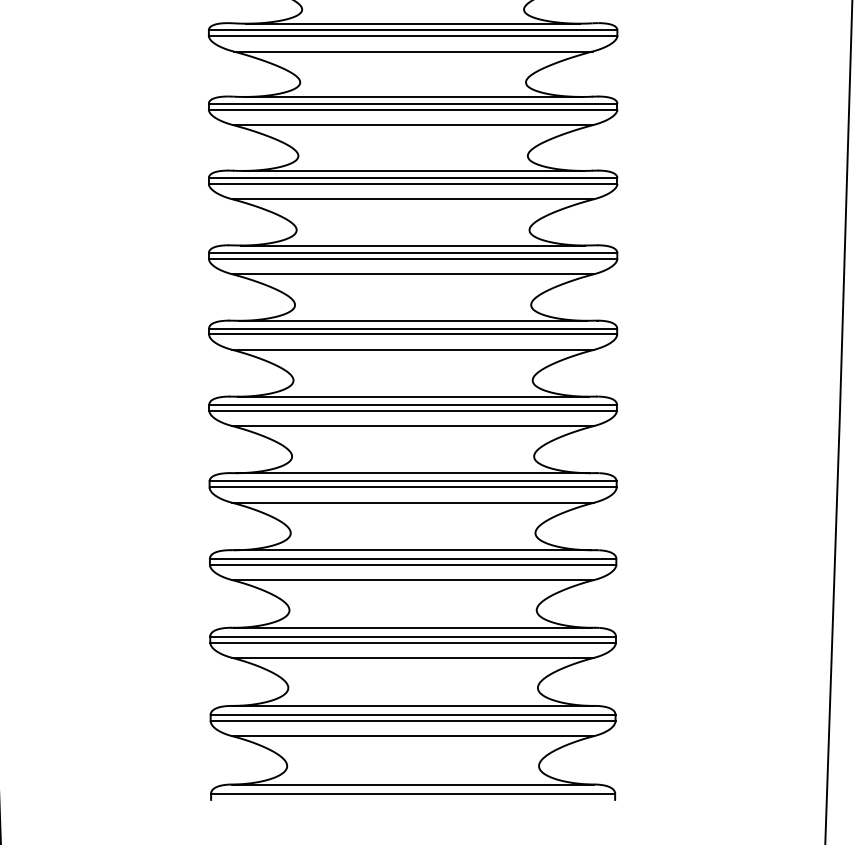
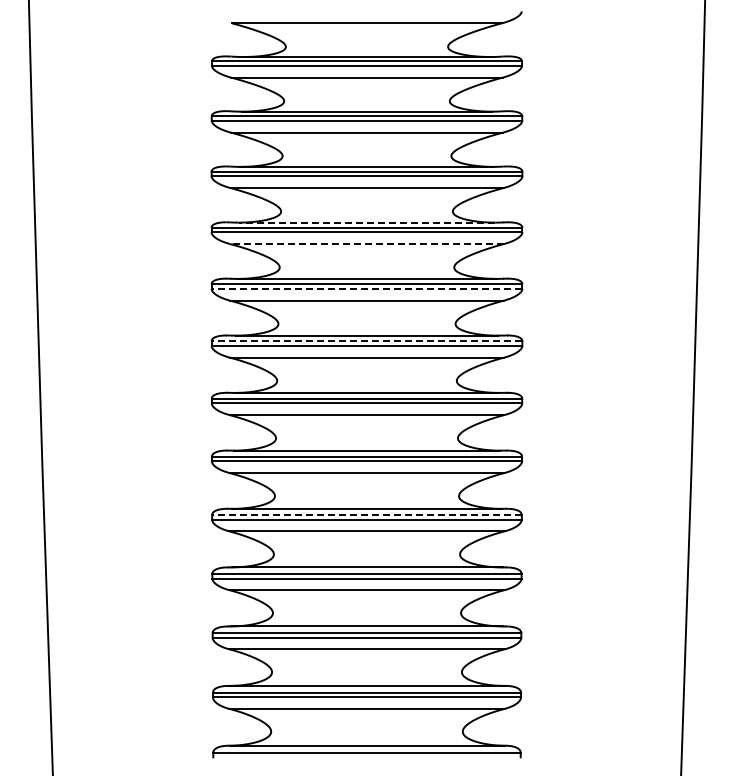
line: (412, 96) -> (366, 222), solid -> dashed
line: (413, 125) -> (367, 244), solid -> dashed
line: (412, 183) -> (366, 288), solid -> dashed
line: (412, 253) -> (366, 341), solid -> dashed
line: (413, 481) -> (367, 515), solid -> dashed

